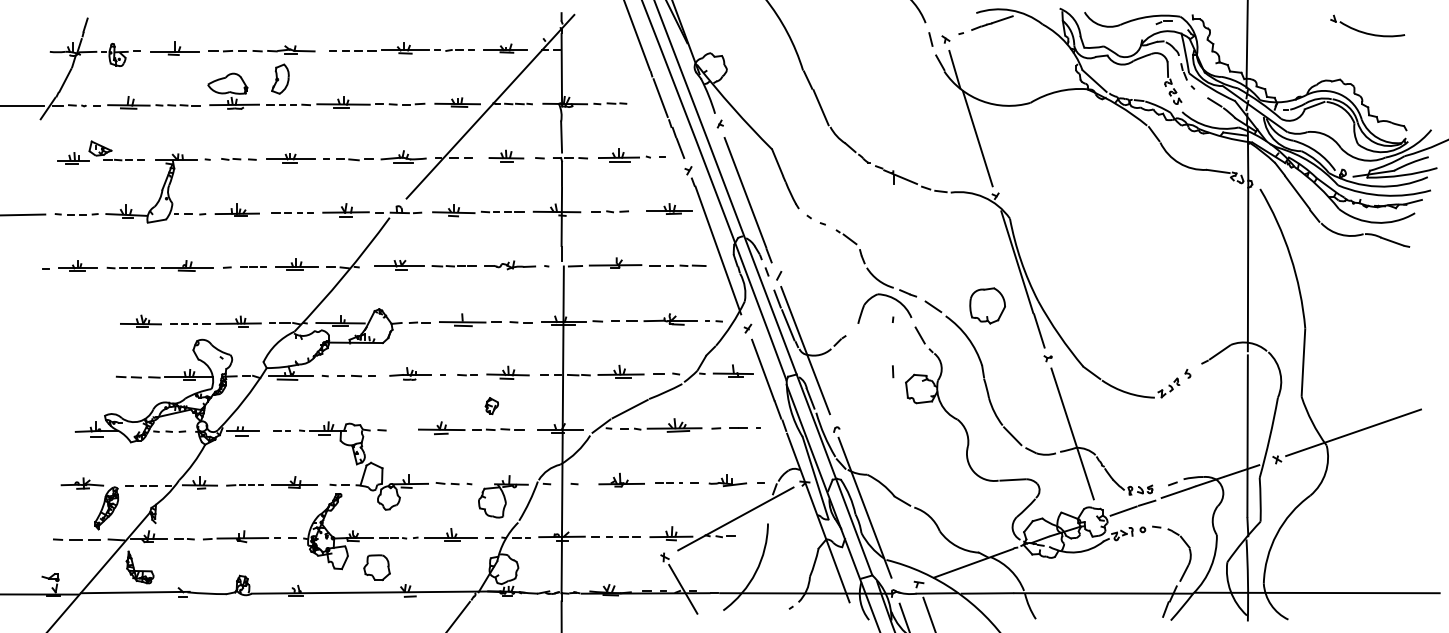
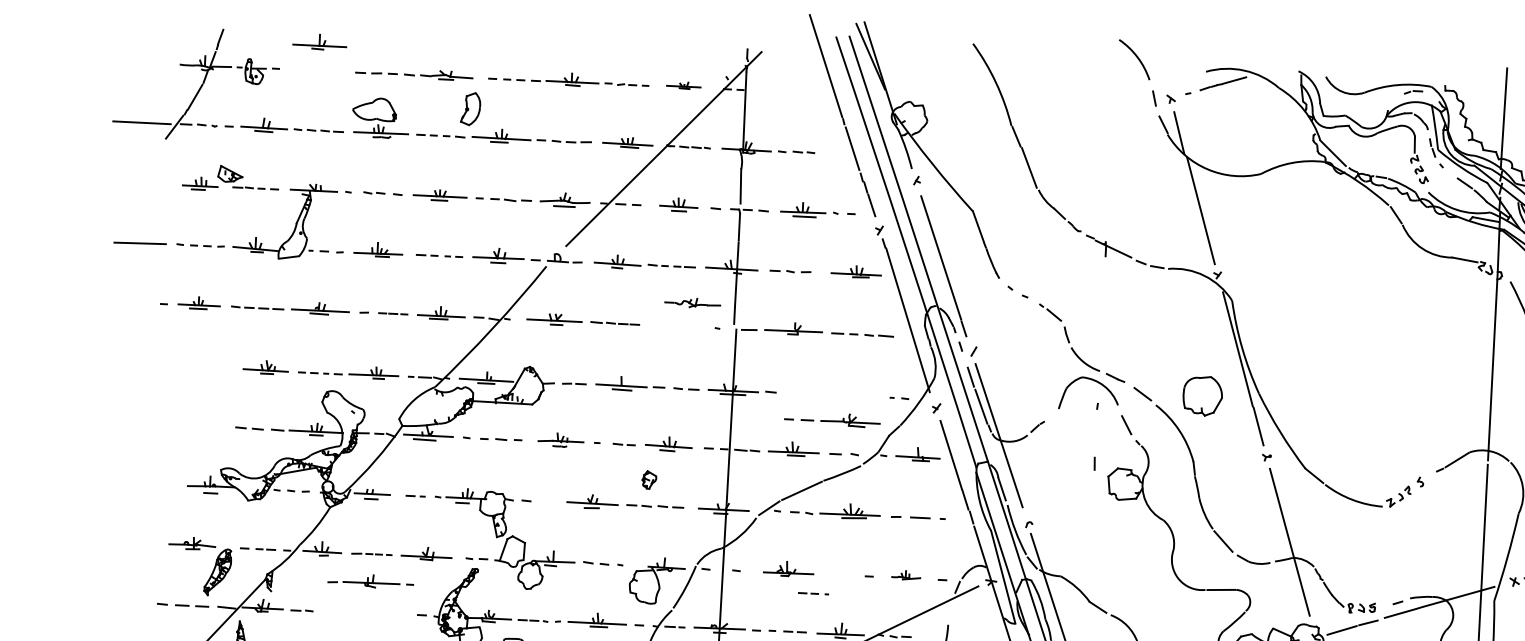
part: (174, 48) -> (318, 42), moved
part: (505, 48) -> (683, 85), size x0.7
part: (280, 78) -> (470, 108), moved
part: (510, 265) -> (692, 303), moved
part: (654, 319) -> (832, 419), moved
part: (727, 480) -> (905, 575), size x0.7
line: (668, 482) -> (812, 592), moved
part: (241, 536) -> (370, 581), moved

